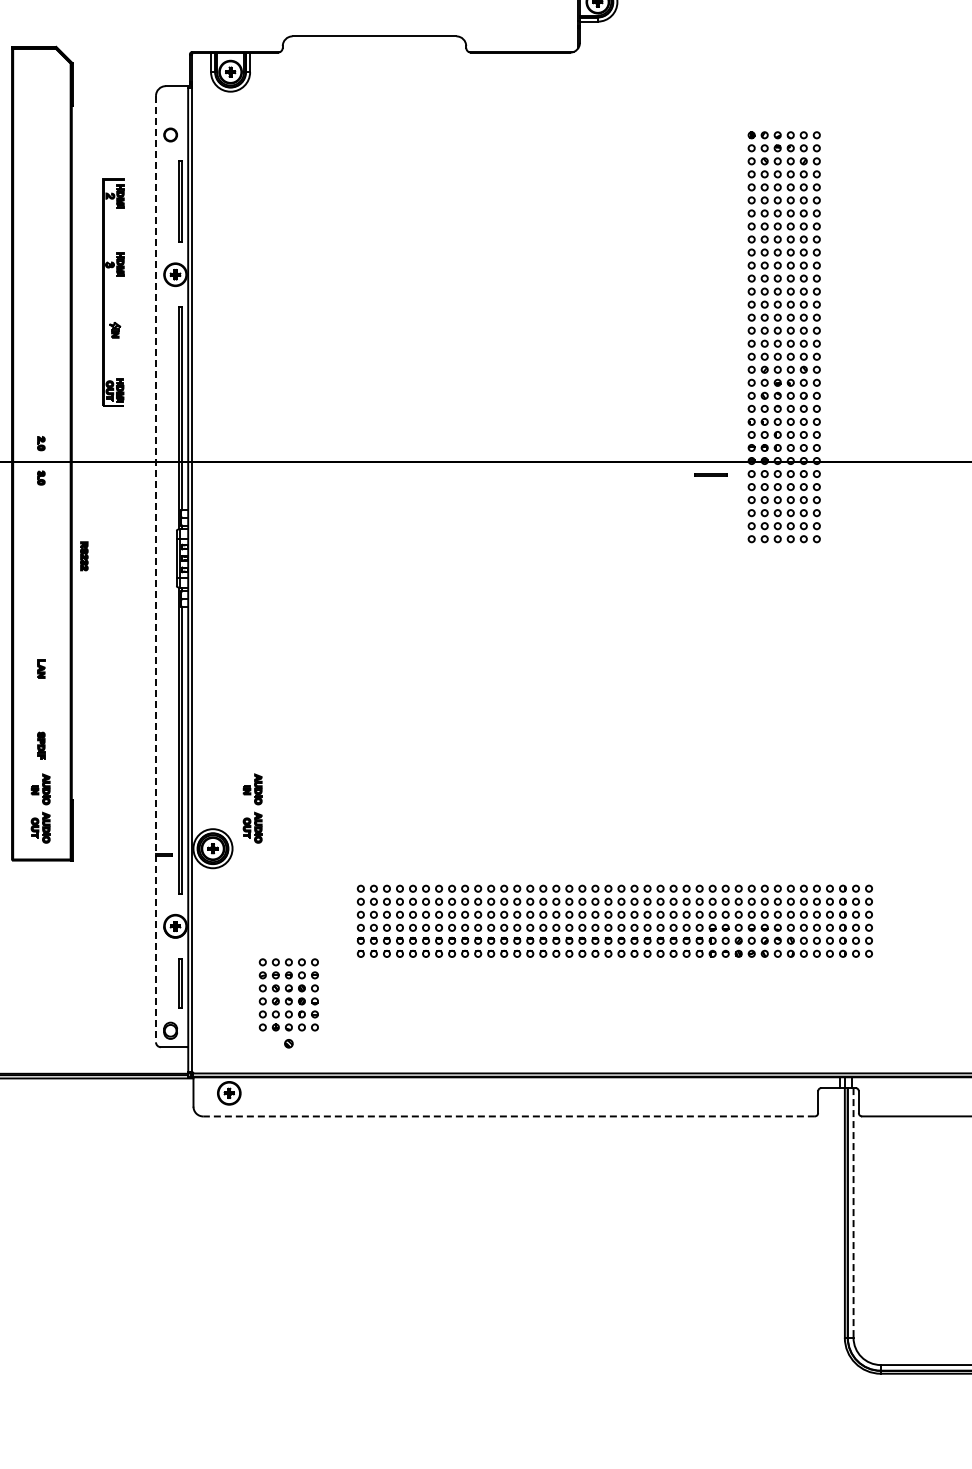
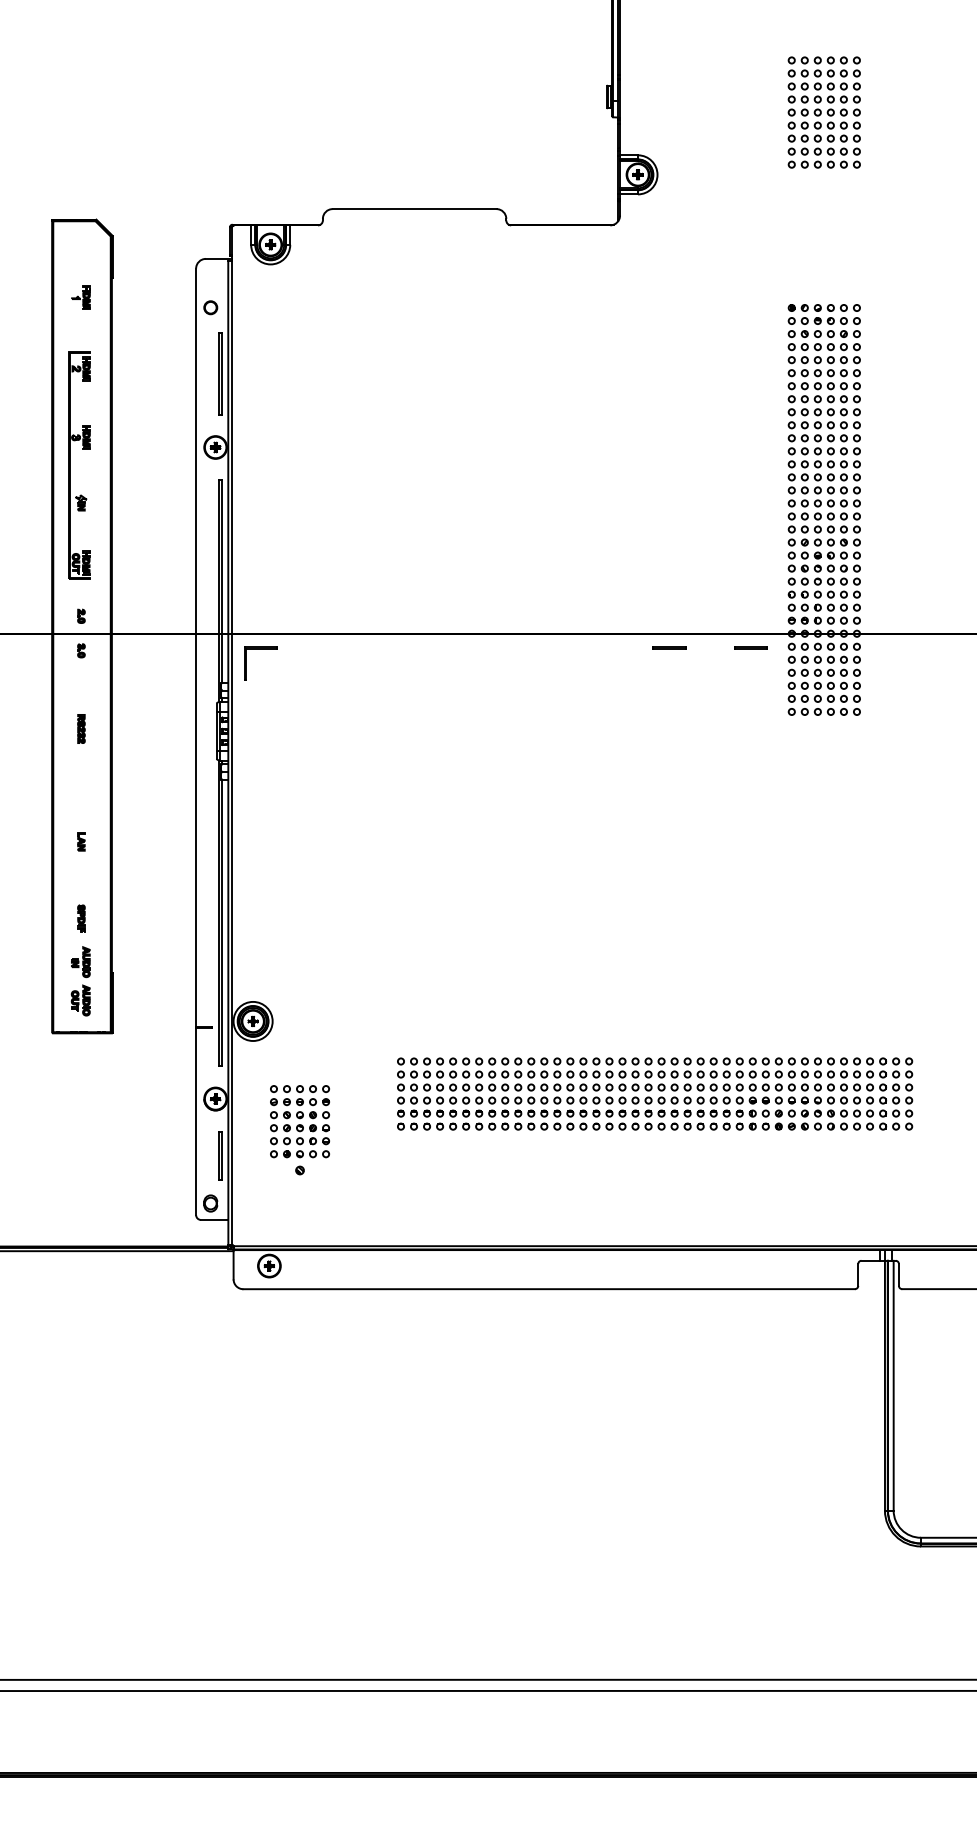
part: (40, 124) -> (80, 297), added
part: (104, 292) -> (70, 465), moved
line: (629, 474) -> (669, 647), added
part: (220, 476) -> (260, 649), added
part: (84, 555) -> (81, 728), moved
line: (156, 569) -> (196, 742), dashed -> solid
part: (252, 808) -> (292, 981), removed
part: (288, 1003) -> (299, 1130), moved
line: (509, 1116) -> (549, 1289), dashed -> solid
line: (853, 1212) -> (893, 1385), dashed -> solid

